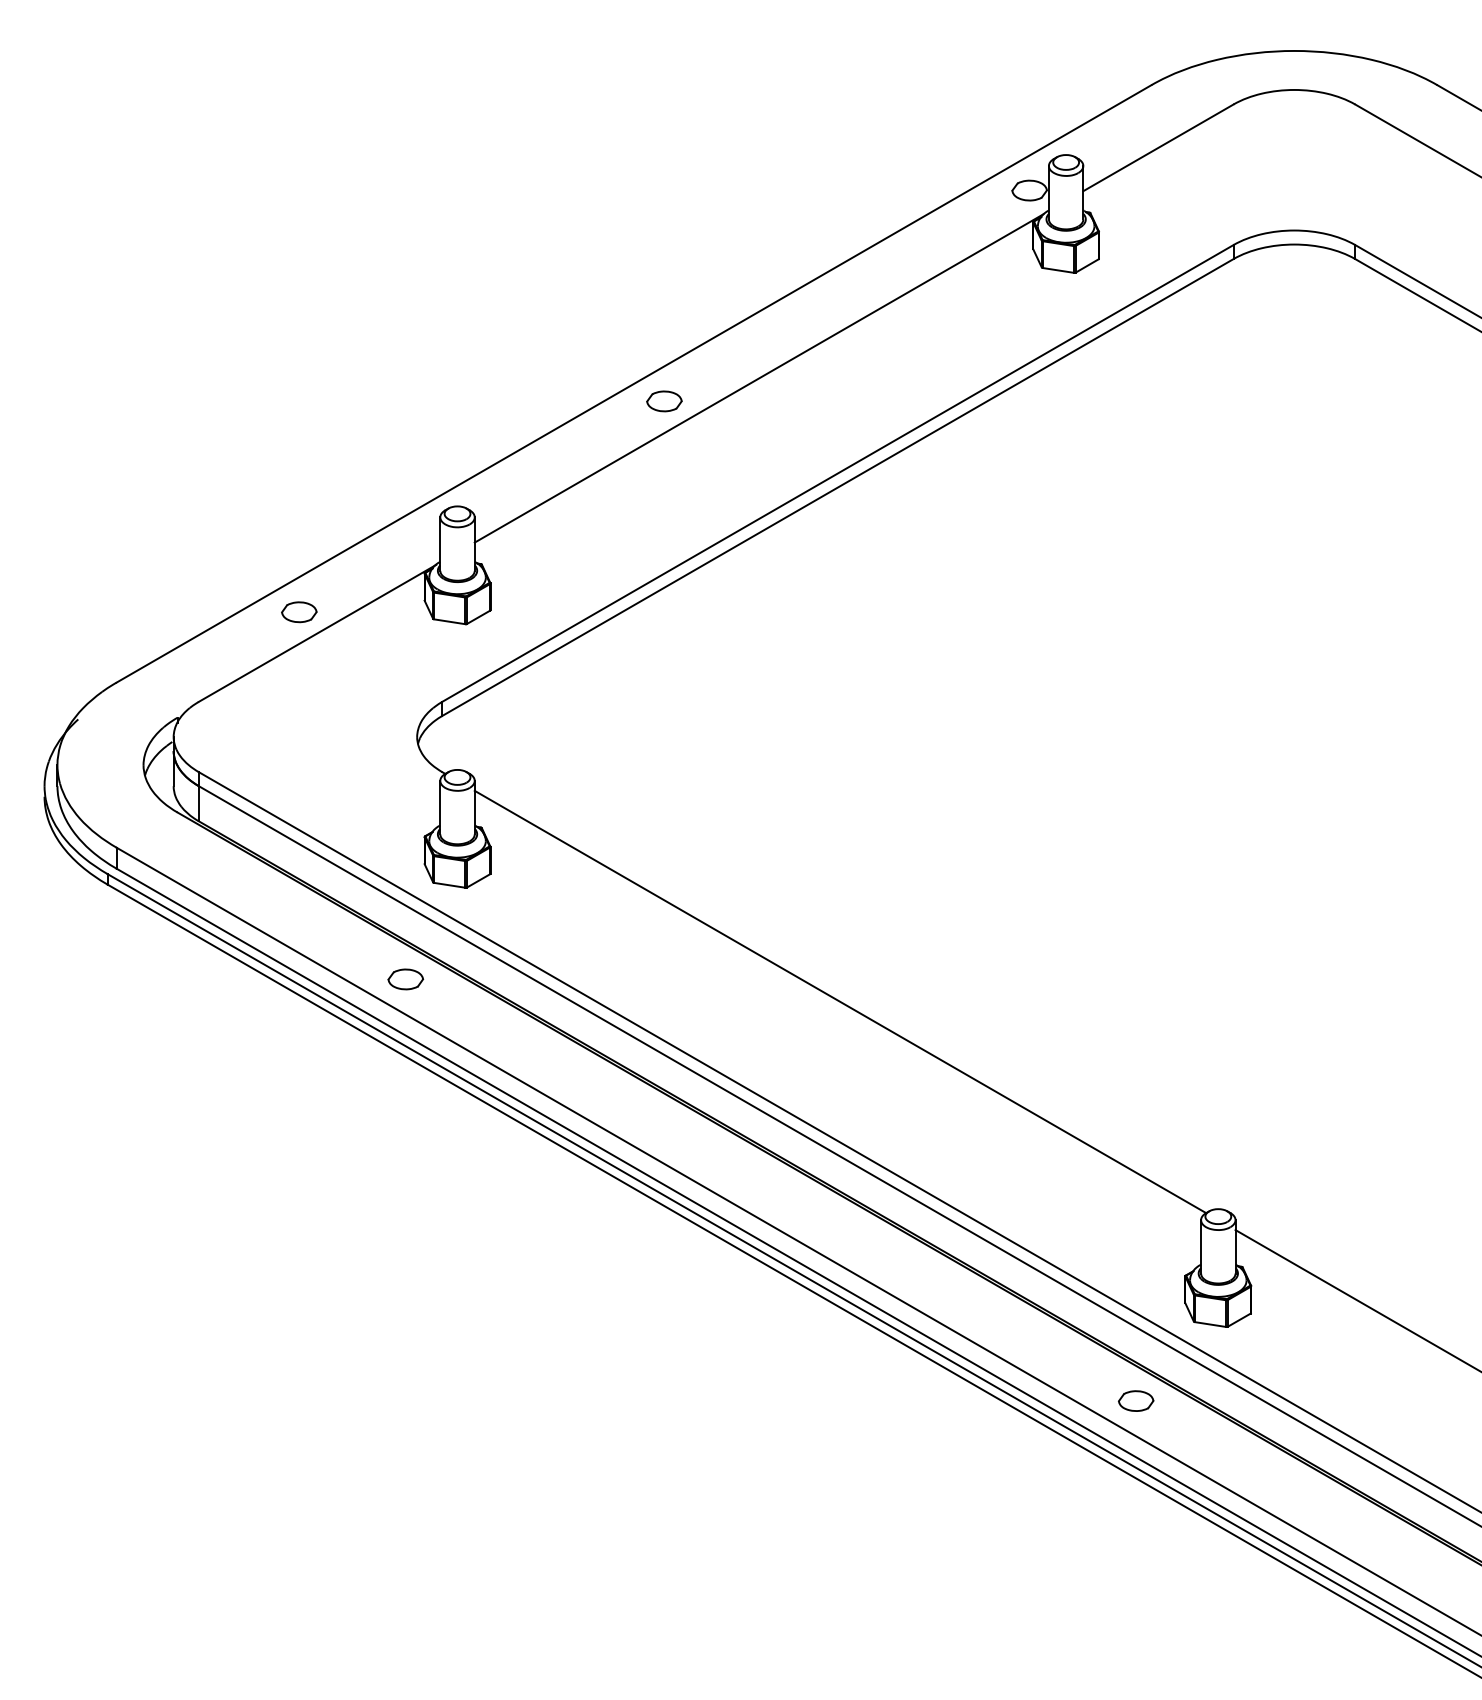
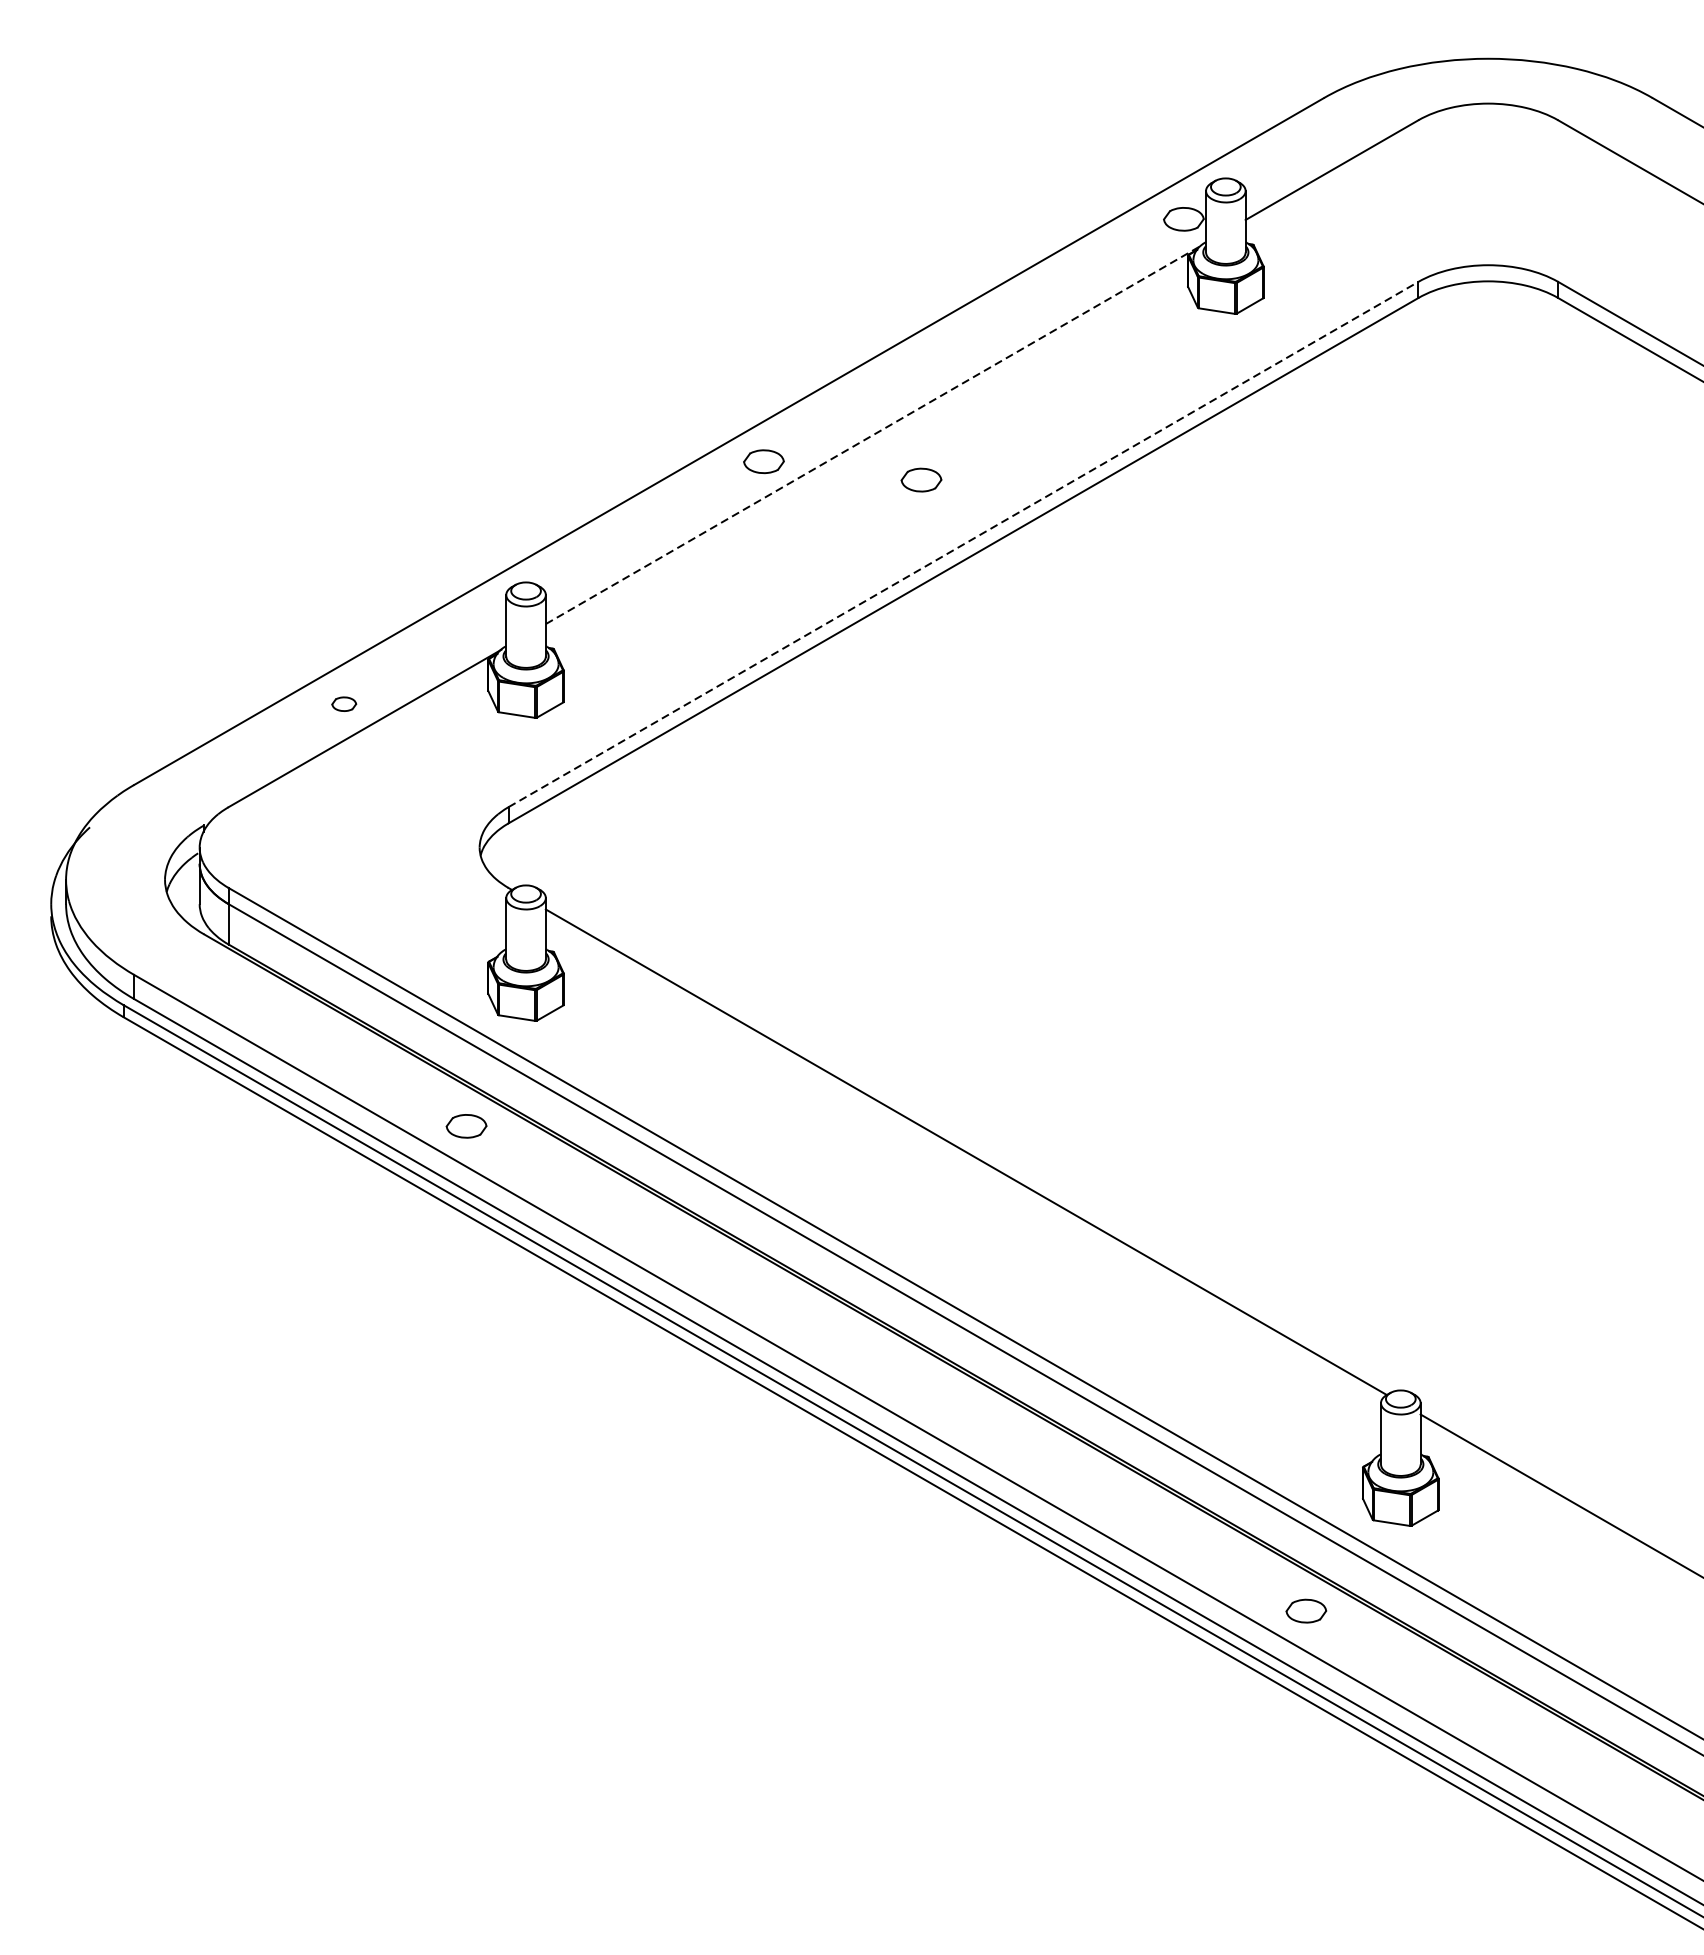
line: (759, 378) -> (873, 435), solid -> dashed
part: (801, 417) -> (921, 480), added
line: (837, 473) -> (962, 544), solid -> dashed
part: (299, 612) -> (344, 704), size x0.6

